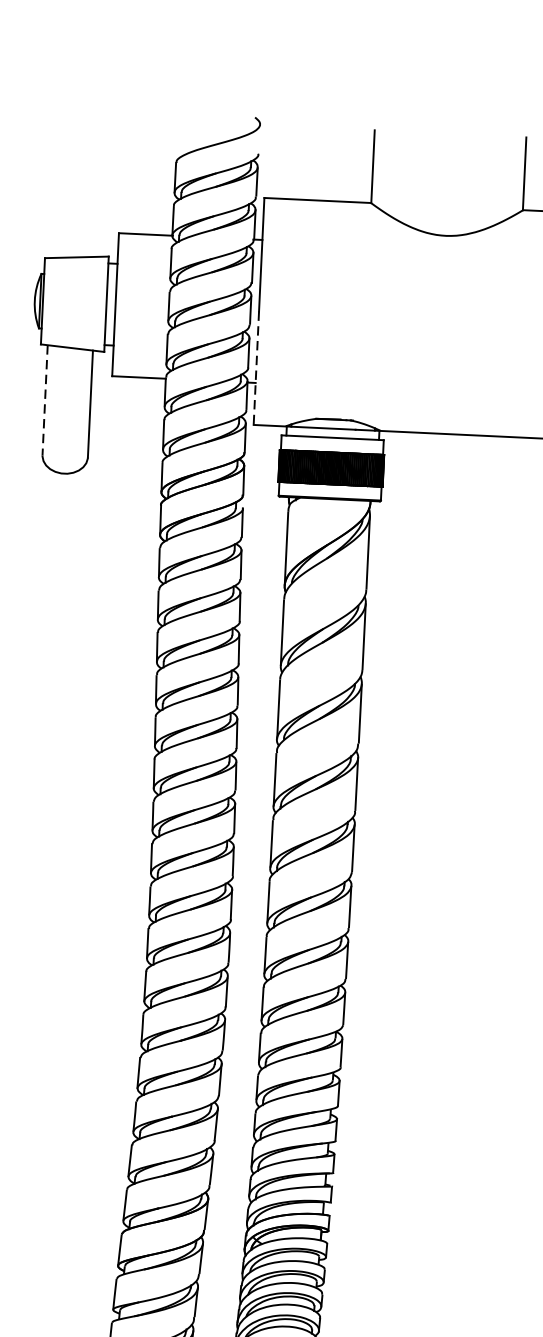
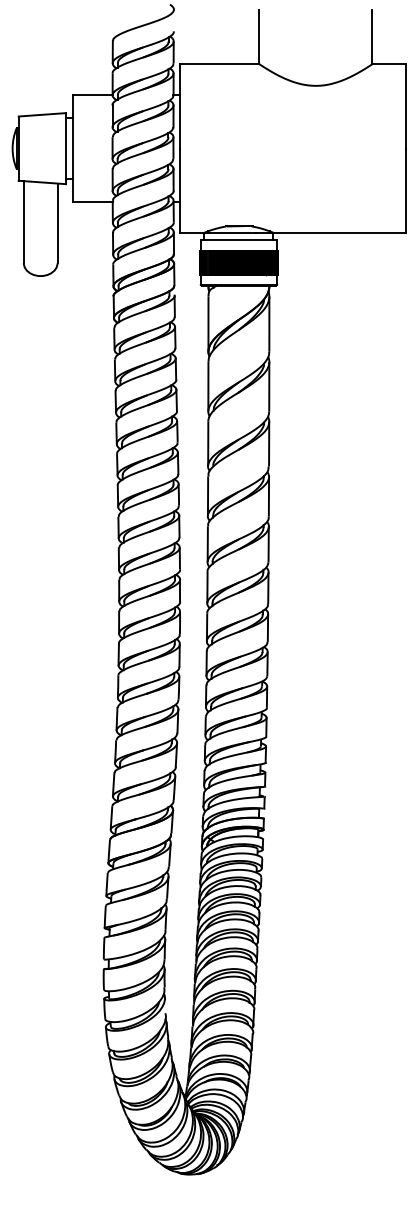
line: (256, 368) -> (179, 191), dashed -> solid
line: (44, 400) -> (23, 222), dashed -> solid

